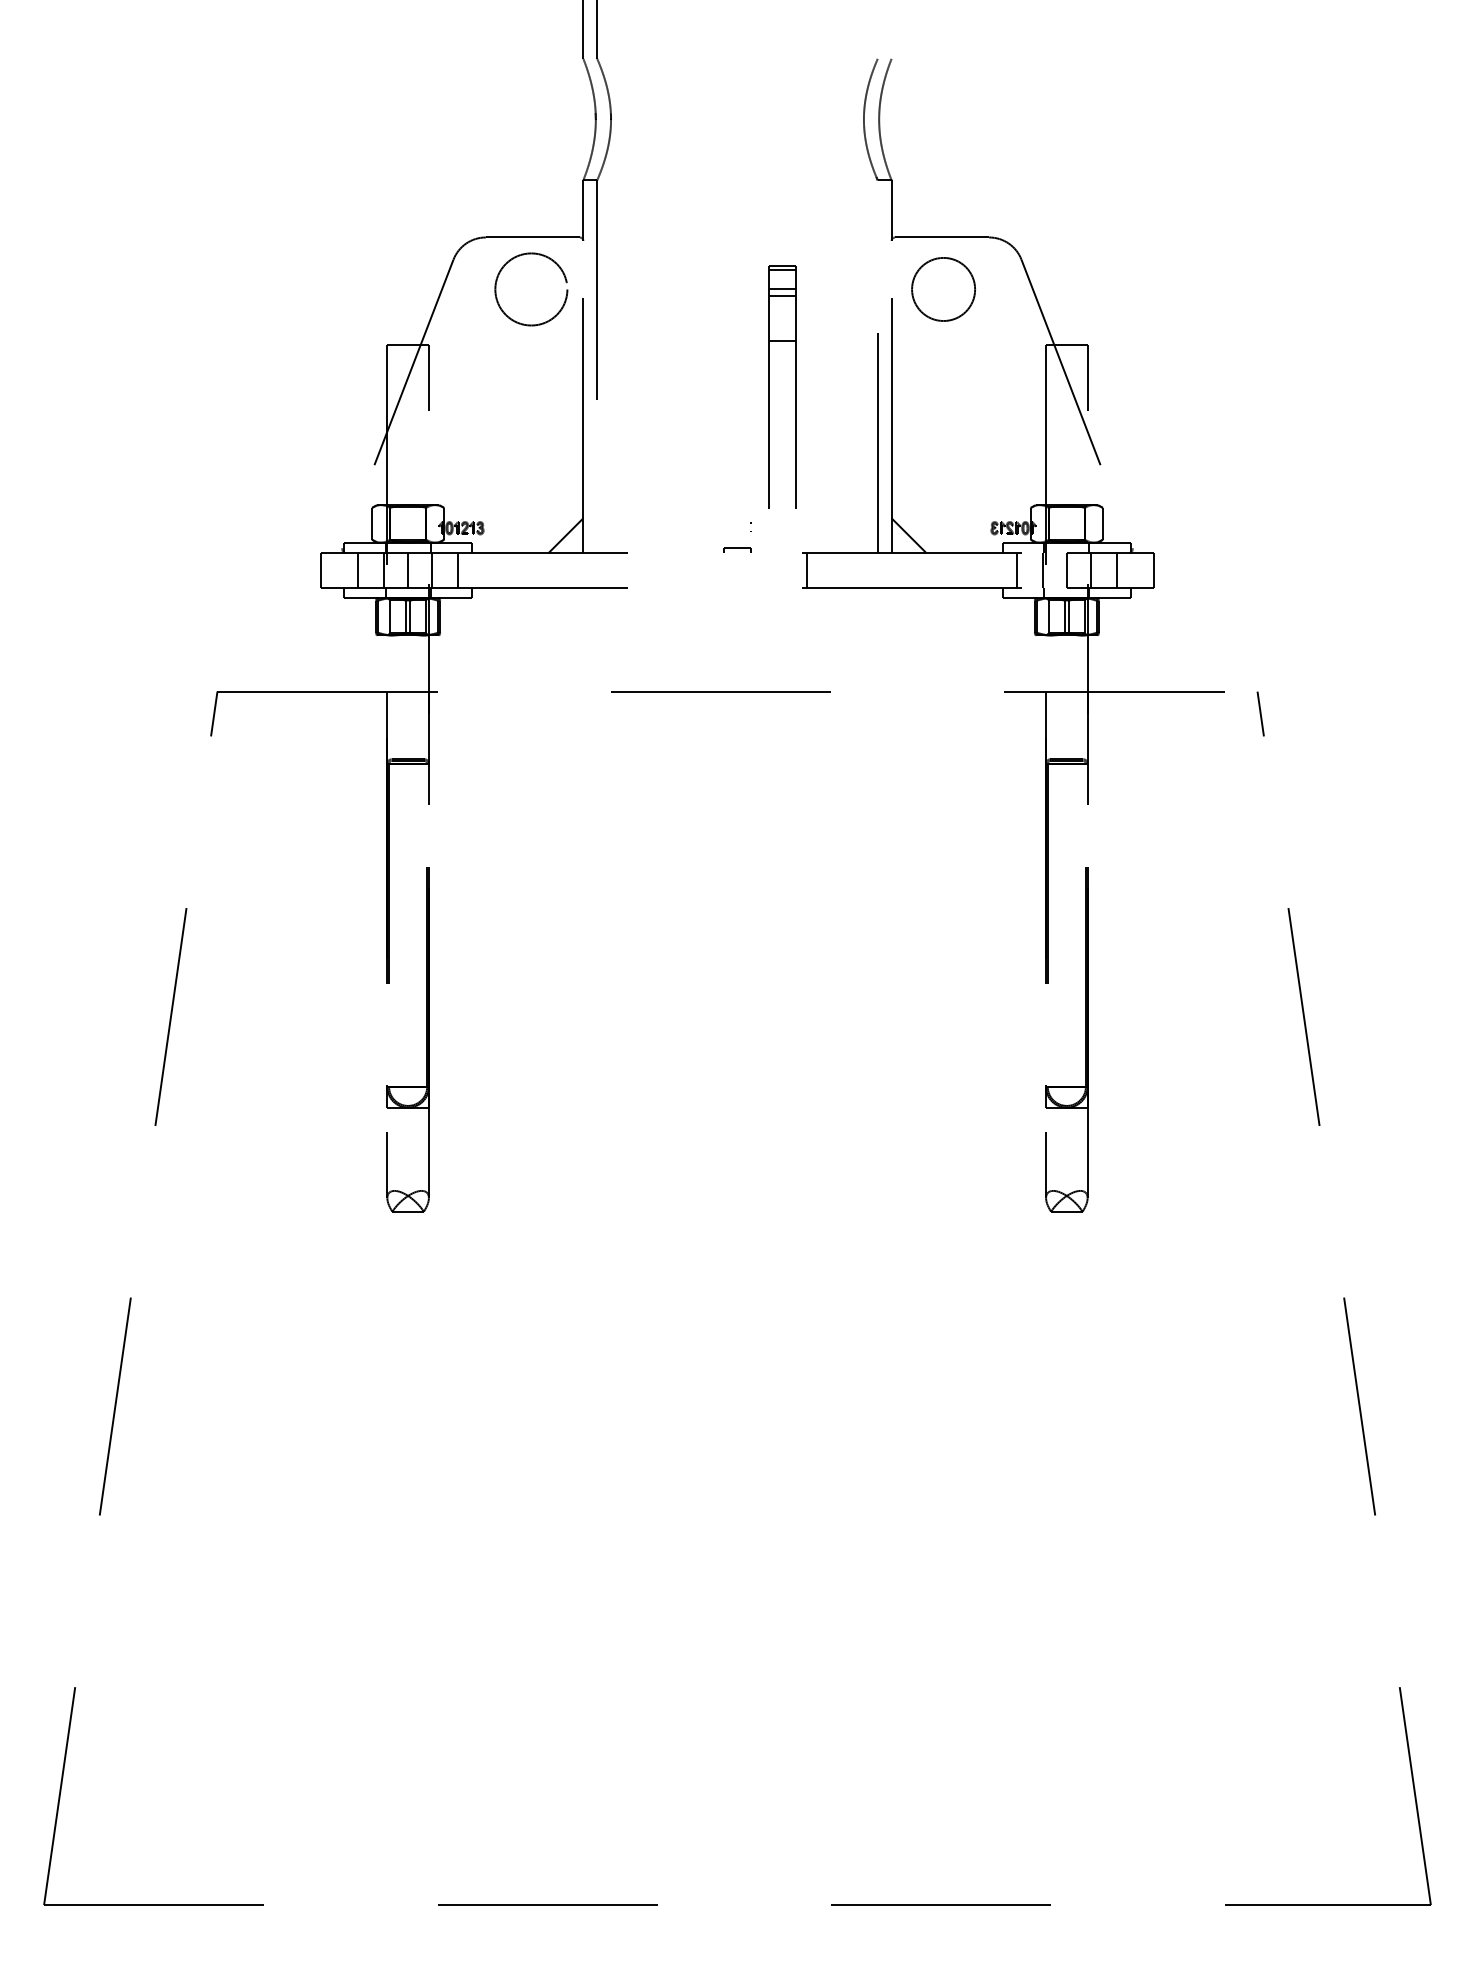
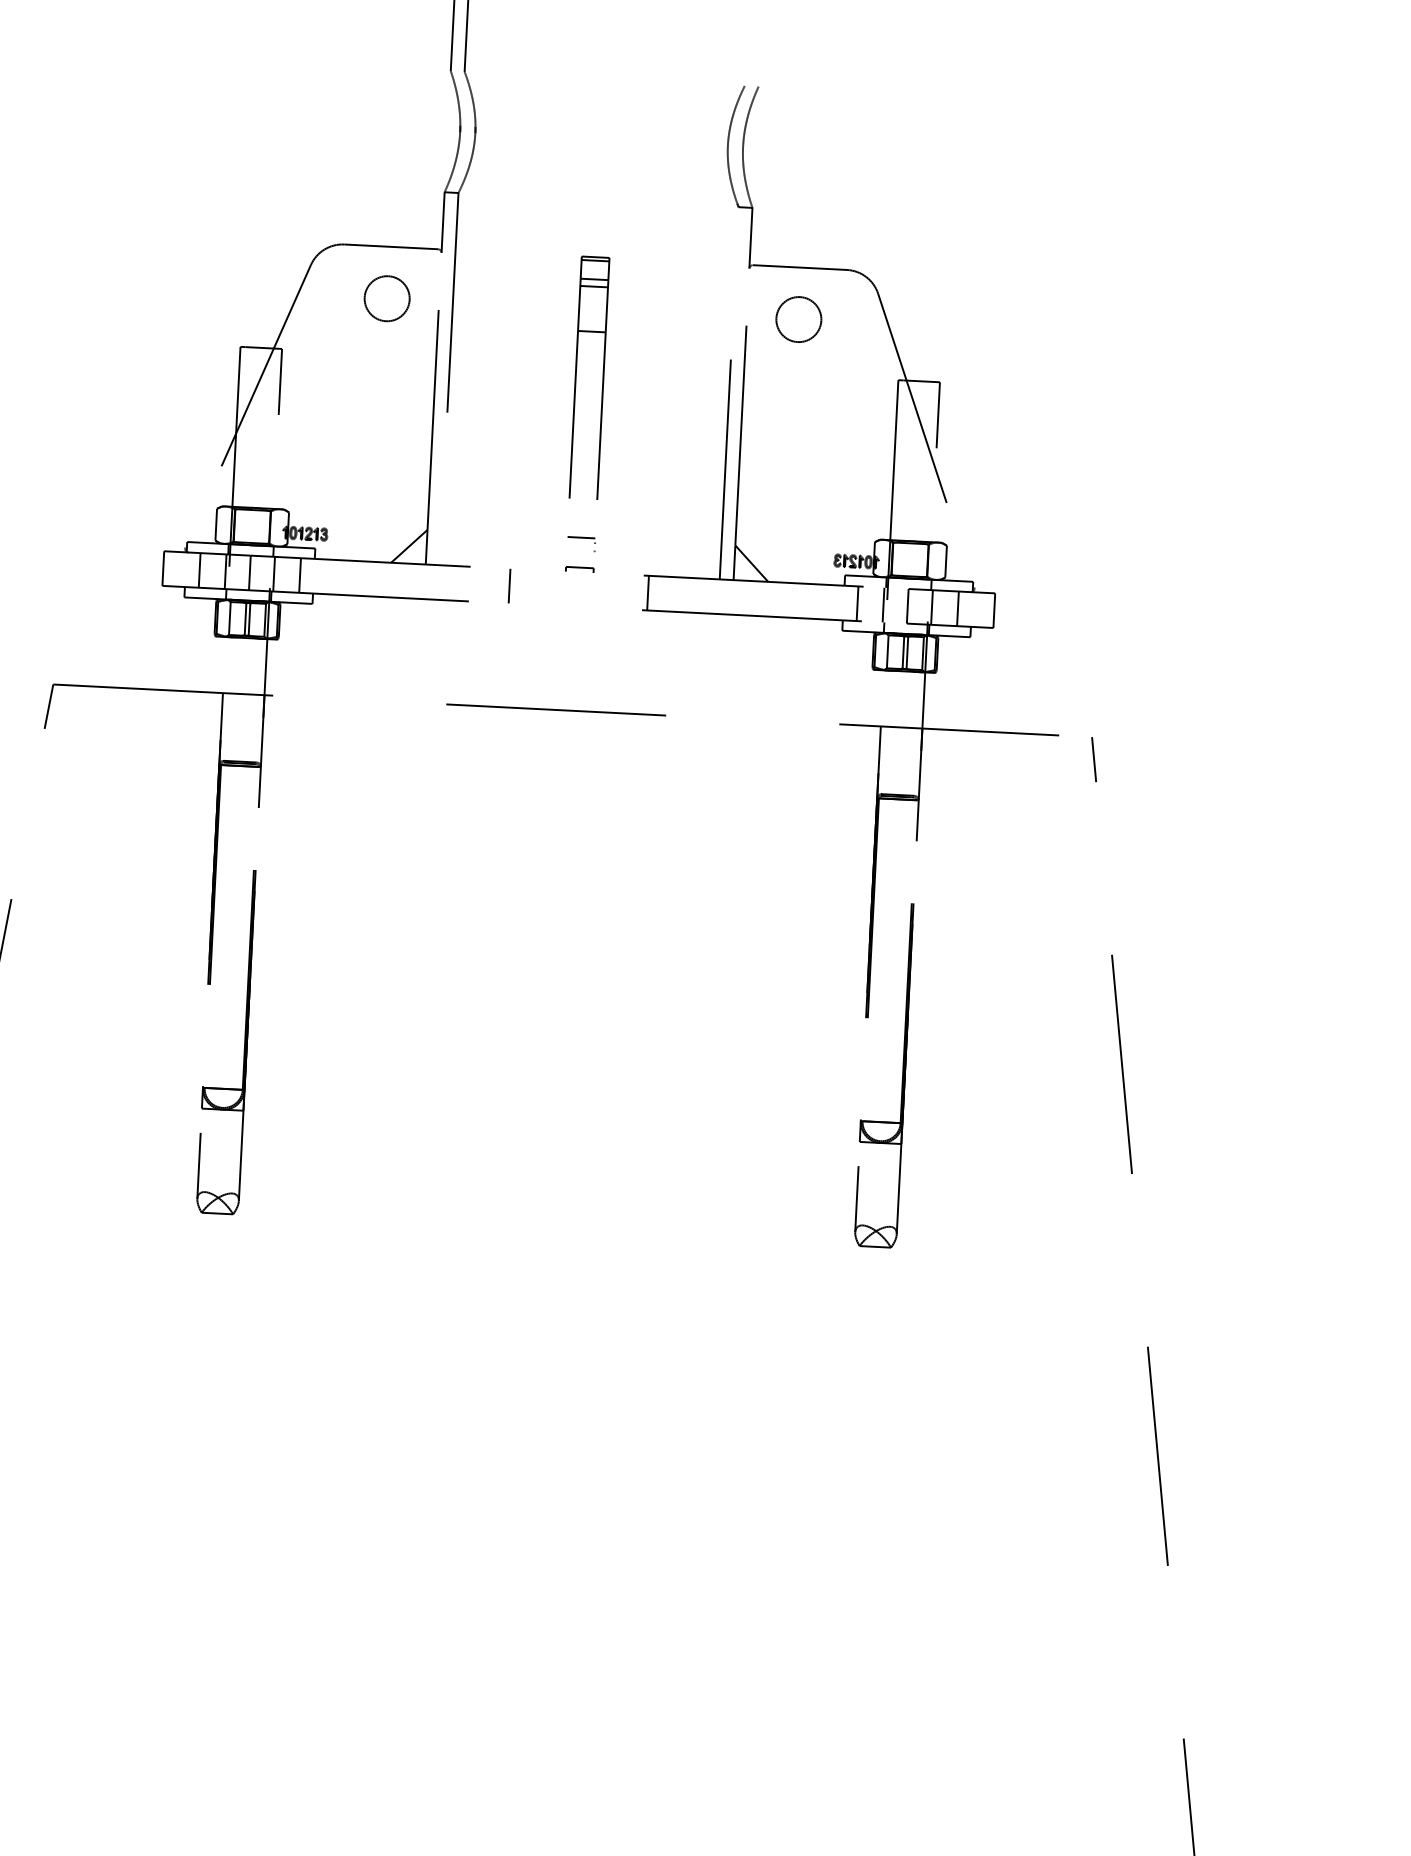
circle: (530, 289) -> (386, 298), size x0.62
circle: (943, 289) -> (798, 319), size x0.71
part: (769, 386) -> (576, 376), moved
line: (737, 518) -> (581, 537), added
line: (668, 569) -> (509, 585), added

